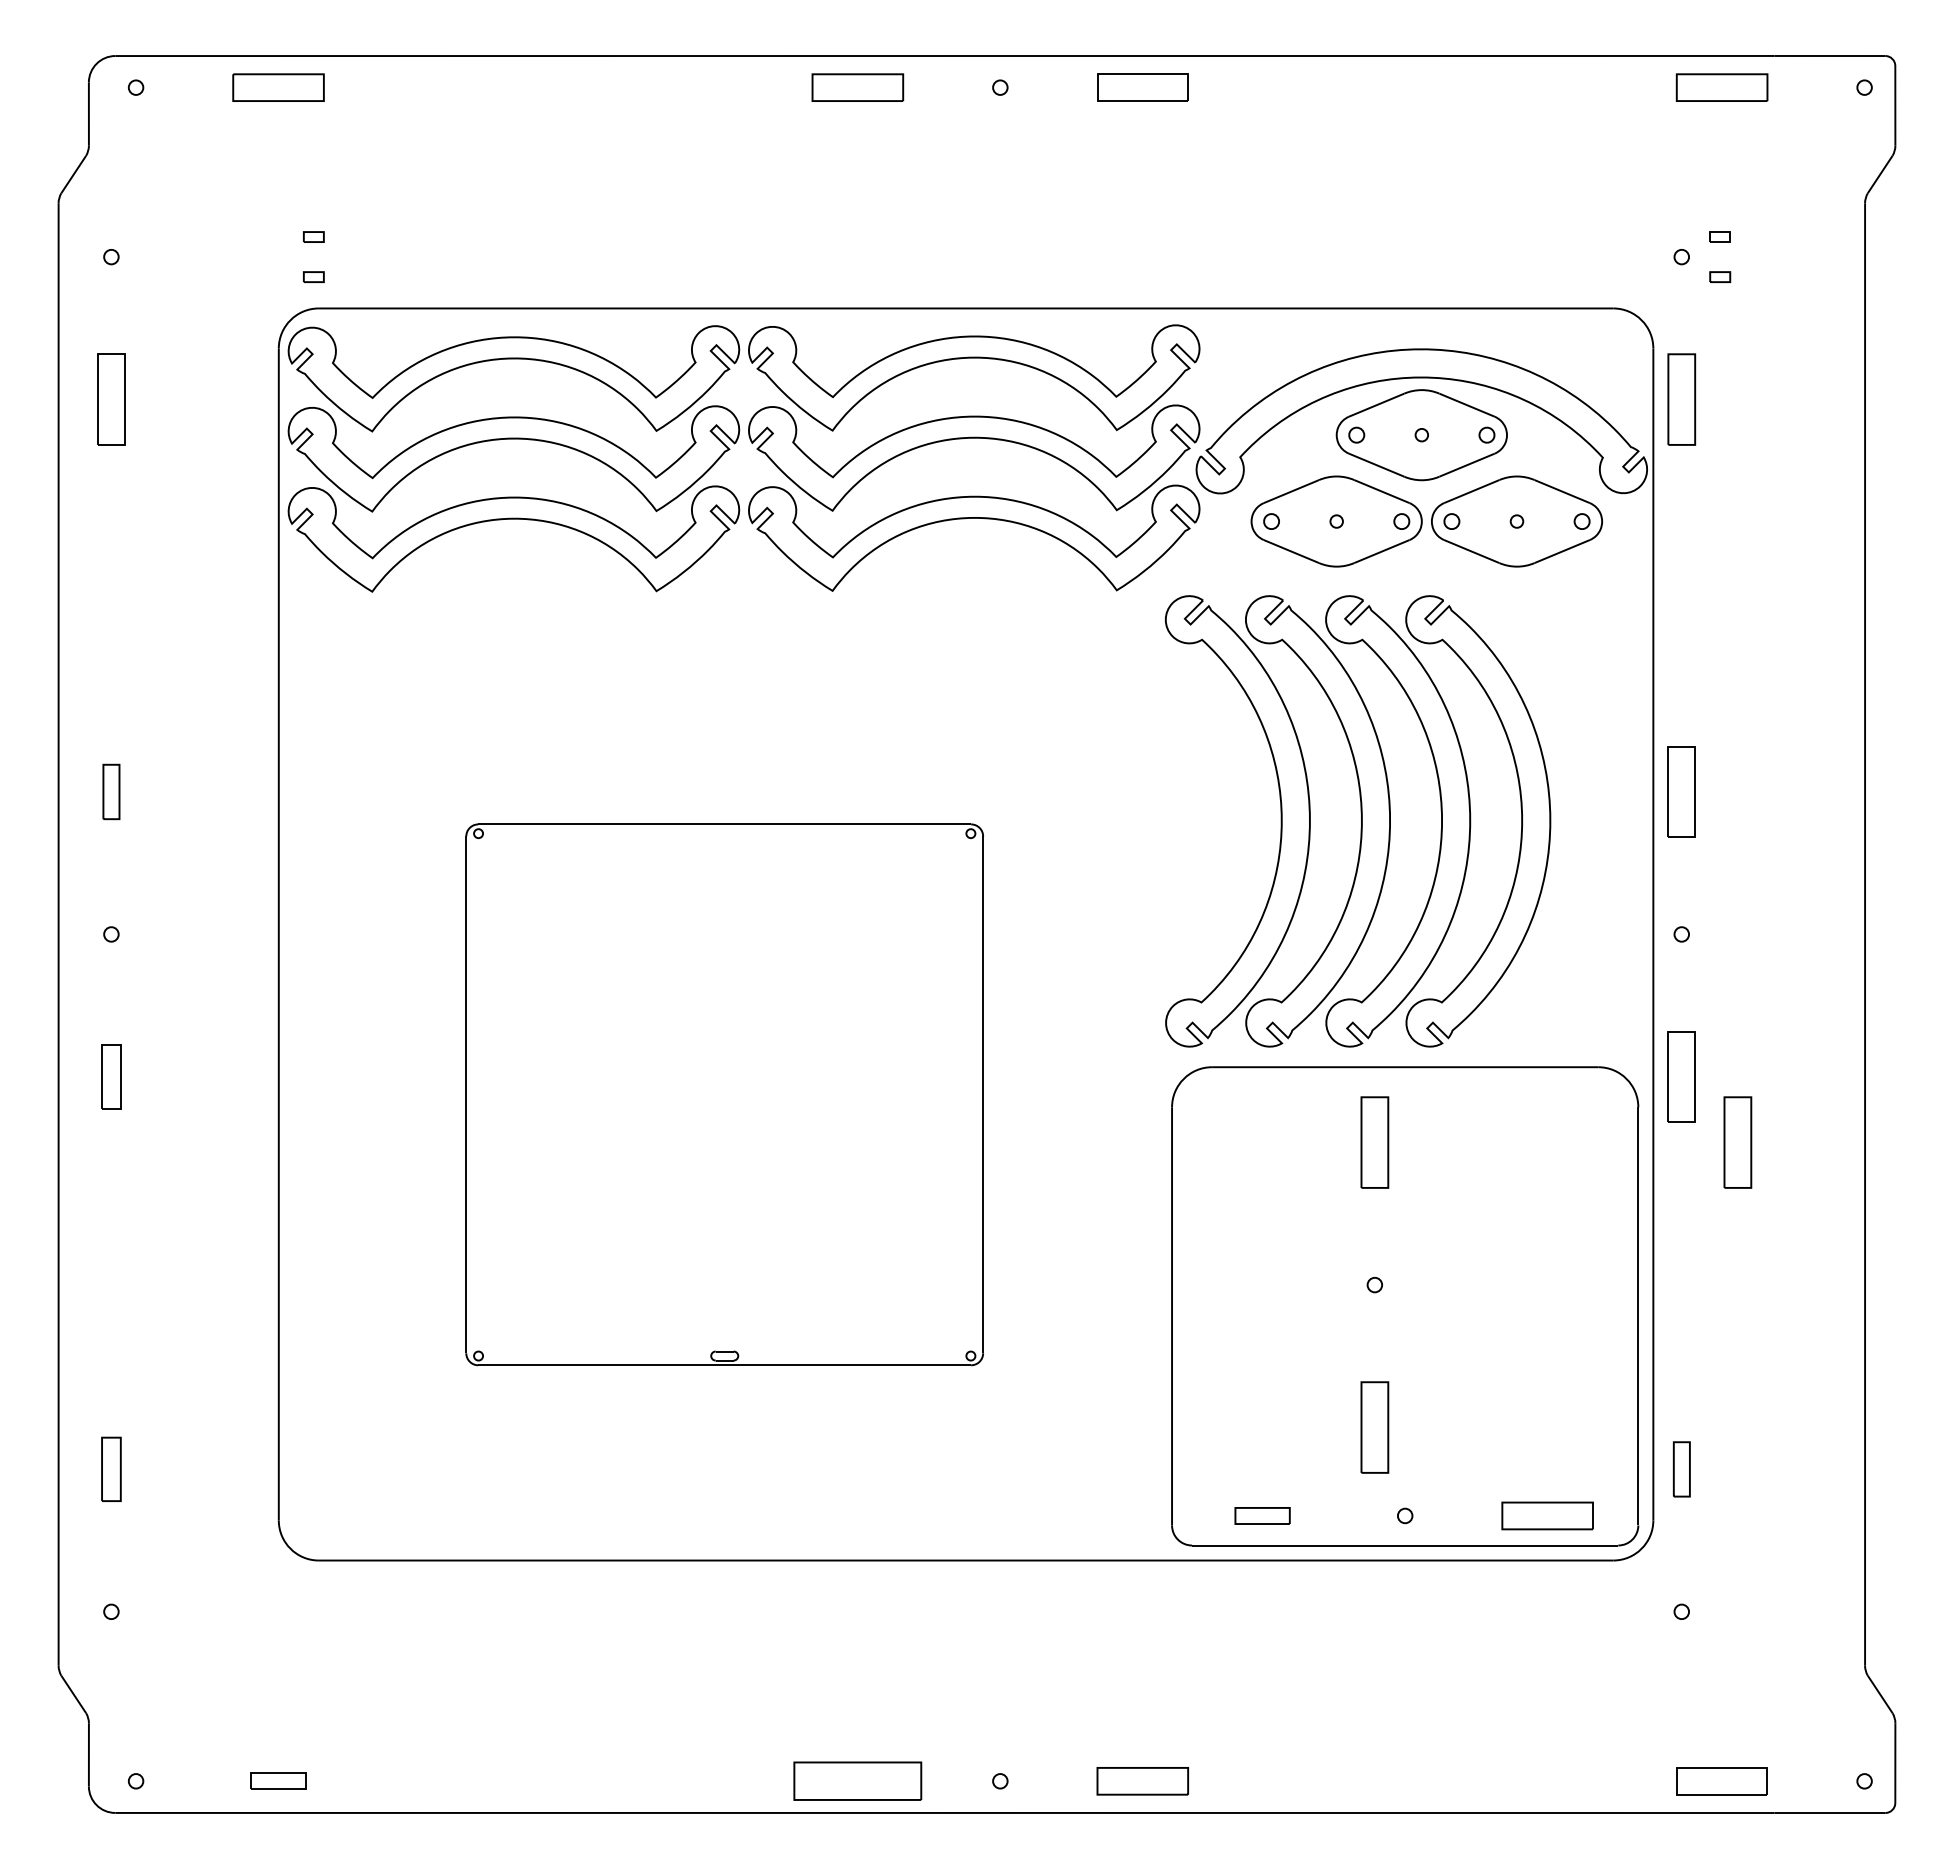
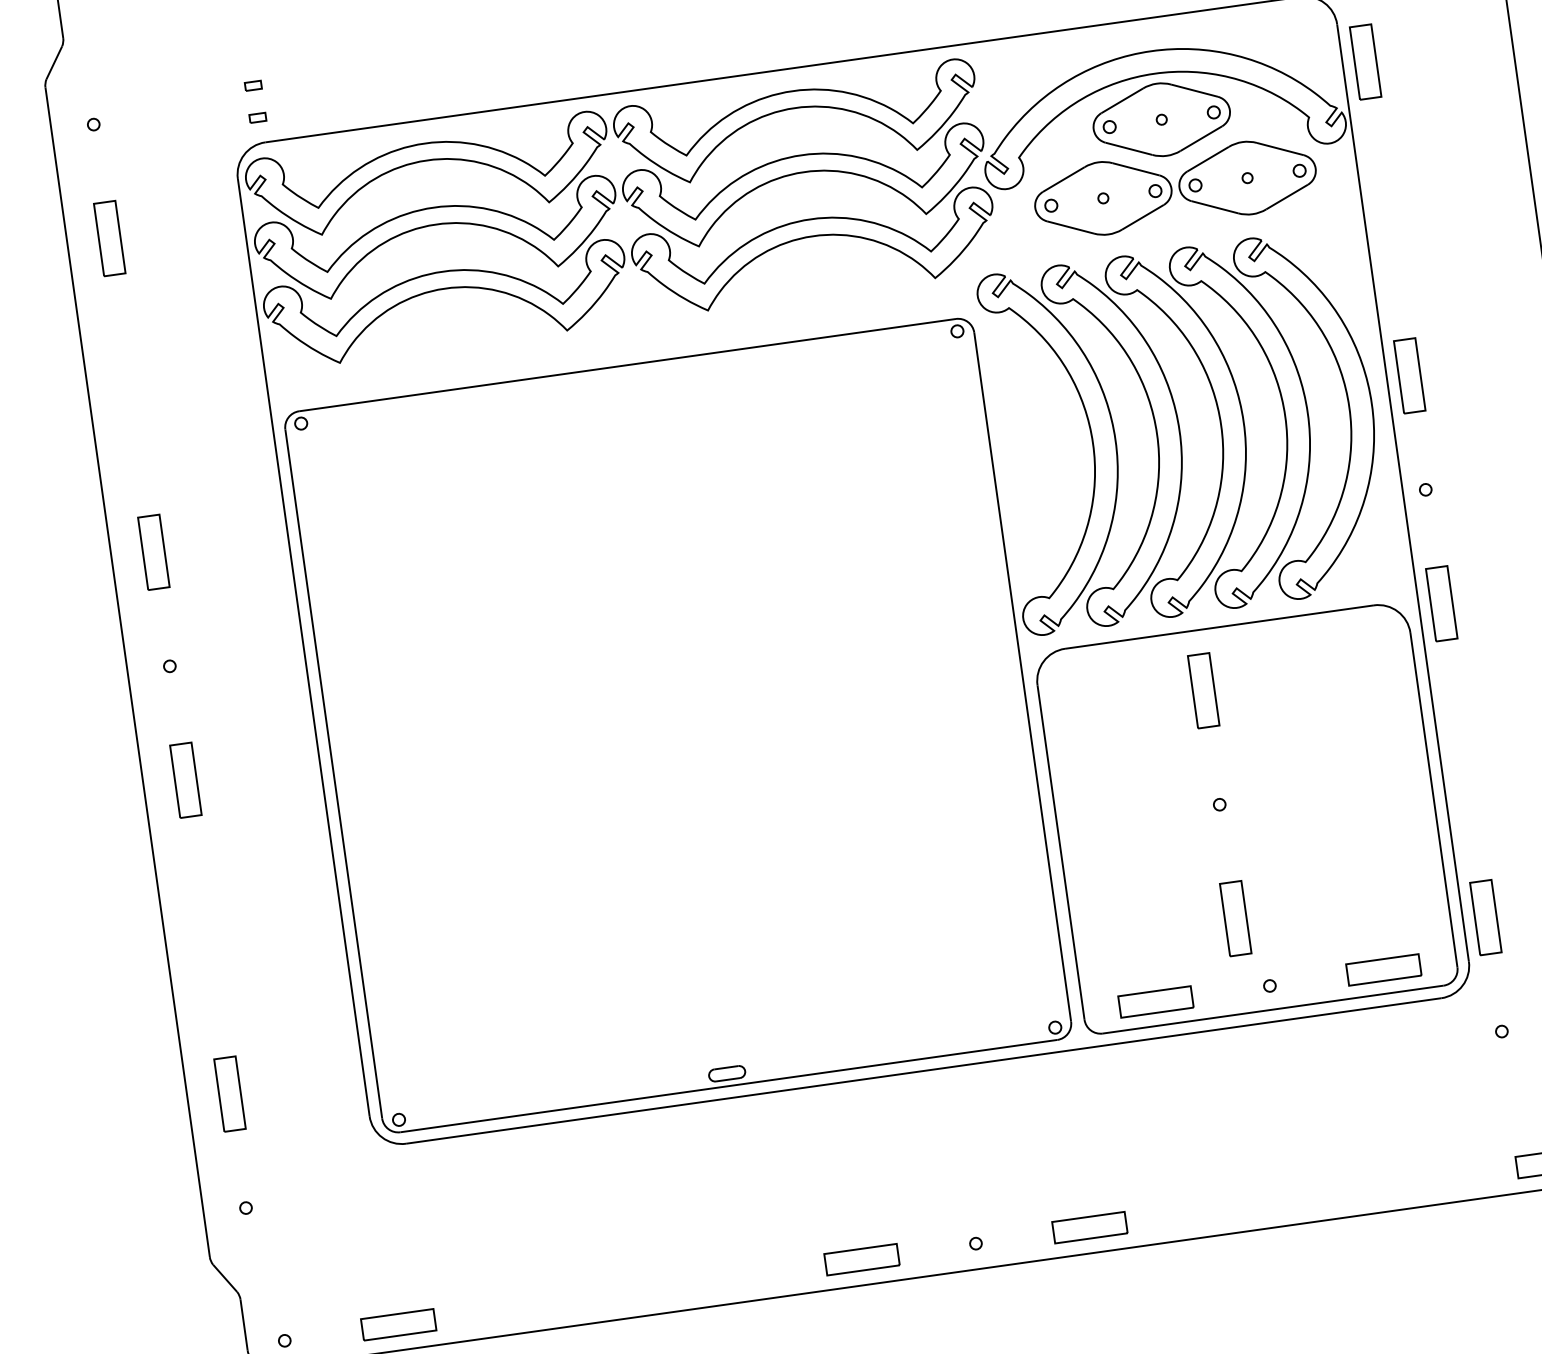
part: (111, 791) -> (153, 552), size x1.67
part: (1601, 821) -> (1348, 408), added
part: (111, 1076) -> (185, 779), size x1.43
part: (724, 1094) -> (678, 725), size x1.67
part: (1737, 1142) -> (1493, 649), removed
part: (111, 1469) -> (230, 1094), size x1.43
part: (1681, 1469) -> (1485, 917), size x1.67
part: (1262, 1515) -> (1155, 1001), size x1.67
part: (278, 1781) -> (398, 1324), size x1.67
part: (857, 1781) -> (861, 1259), size x0.71

